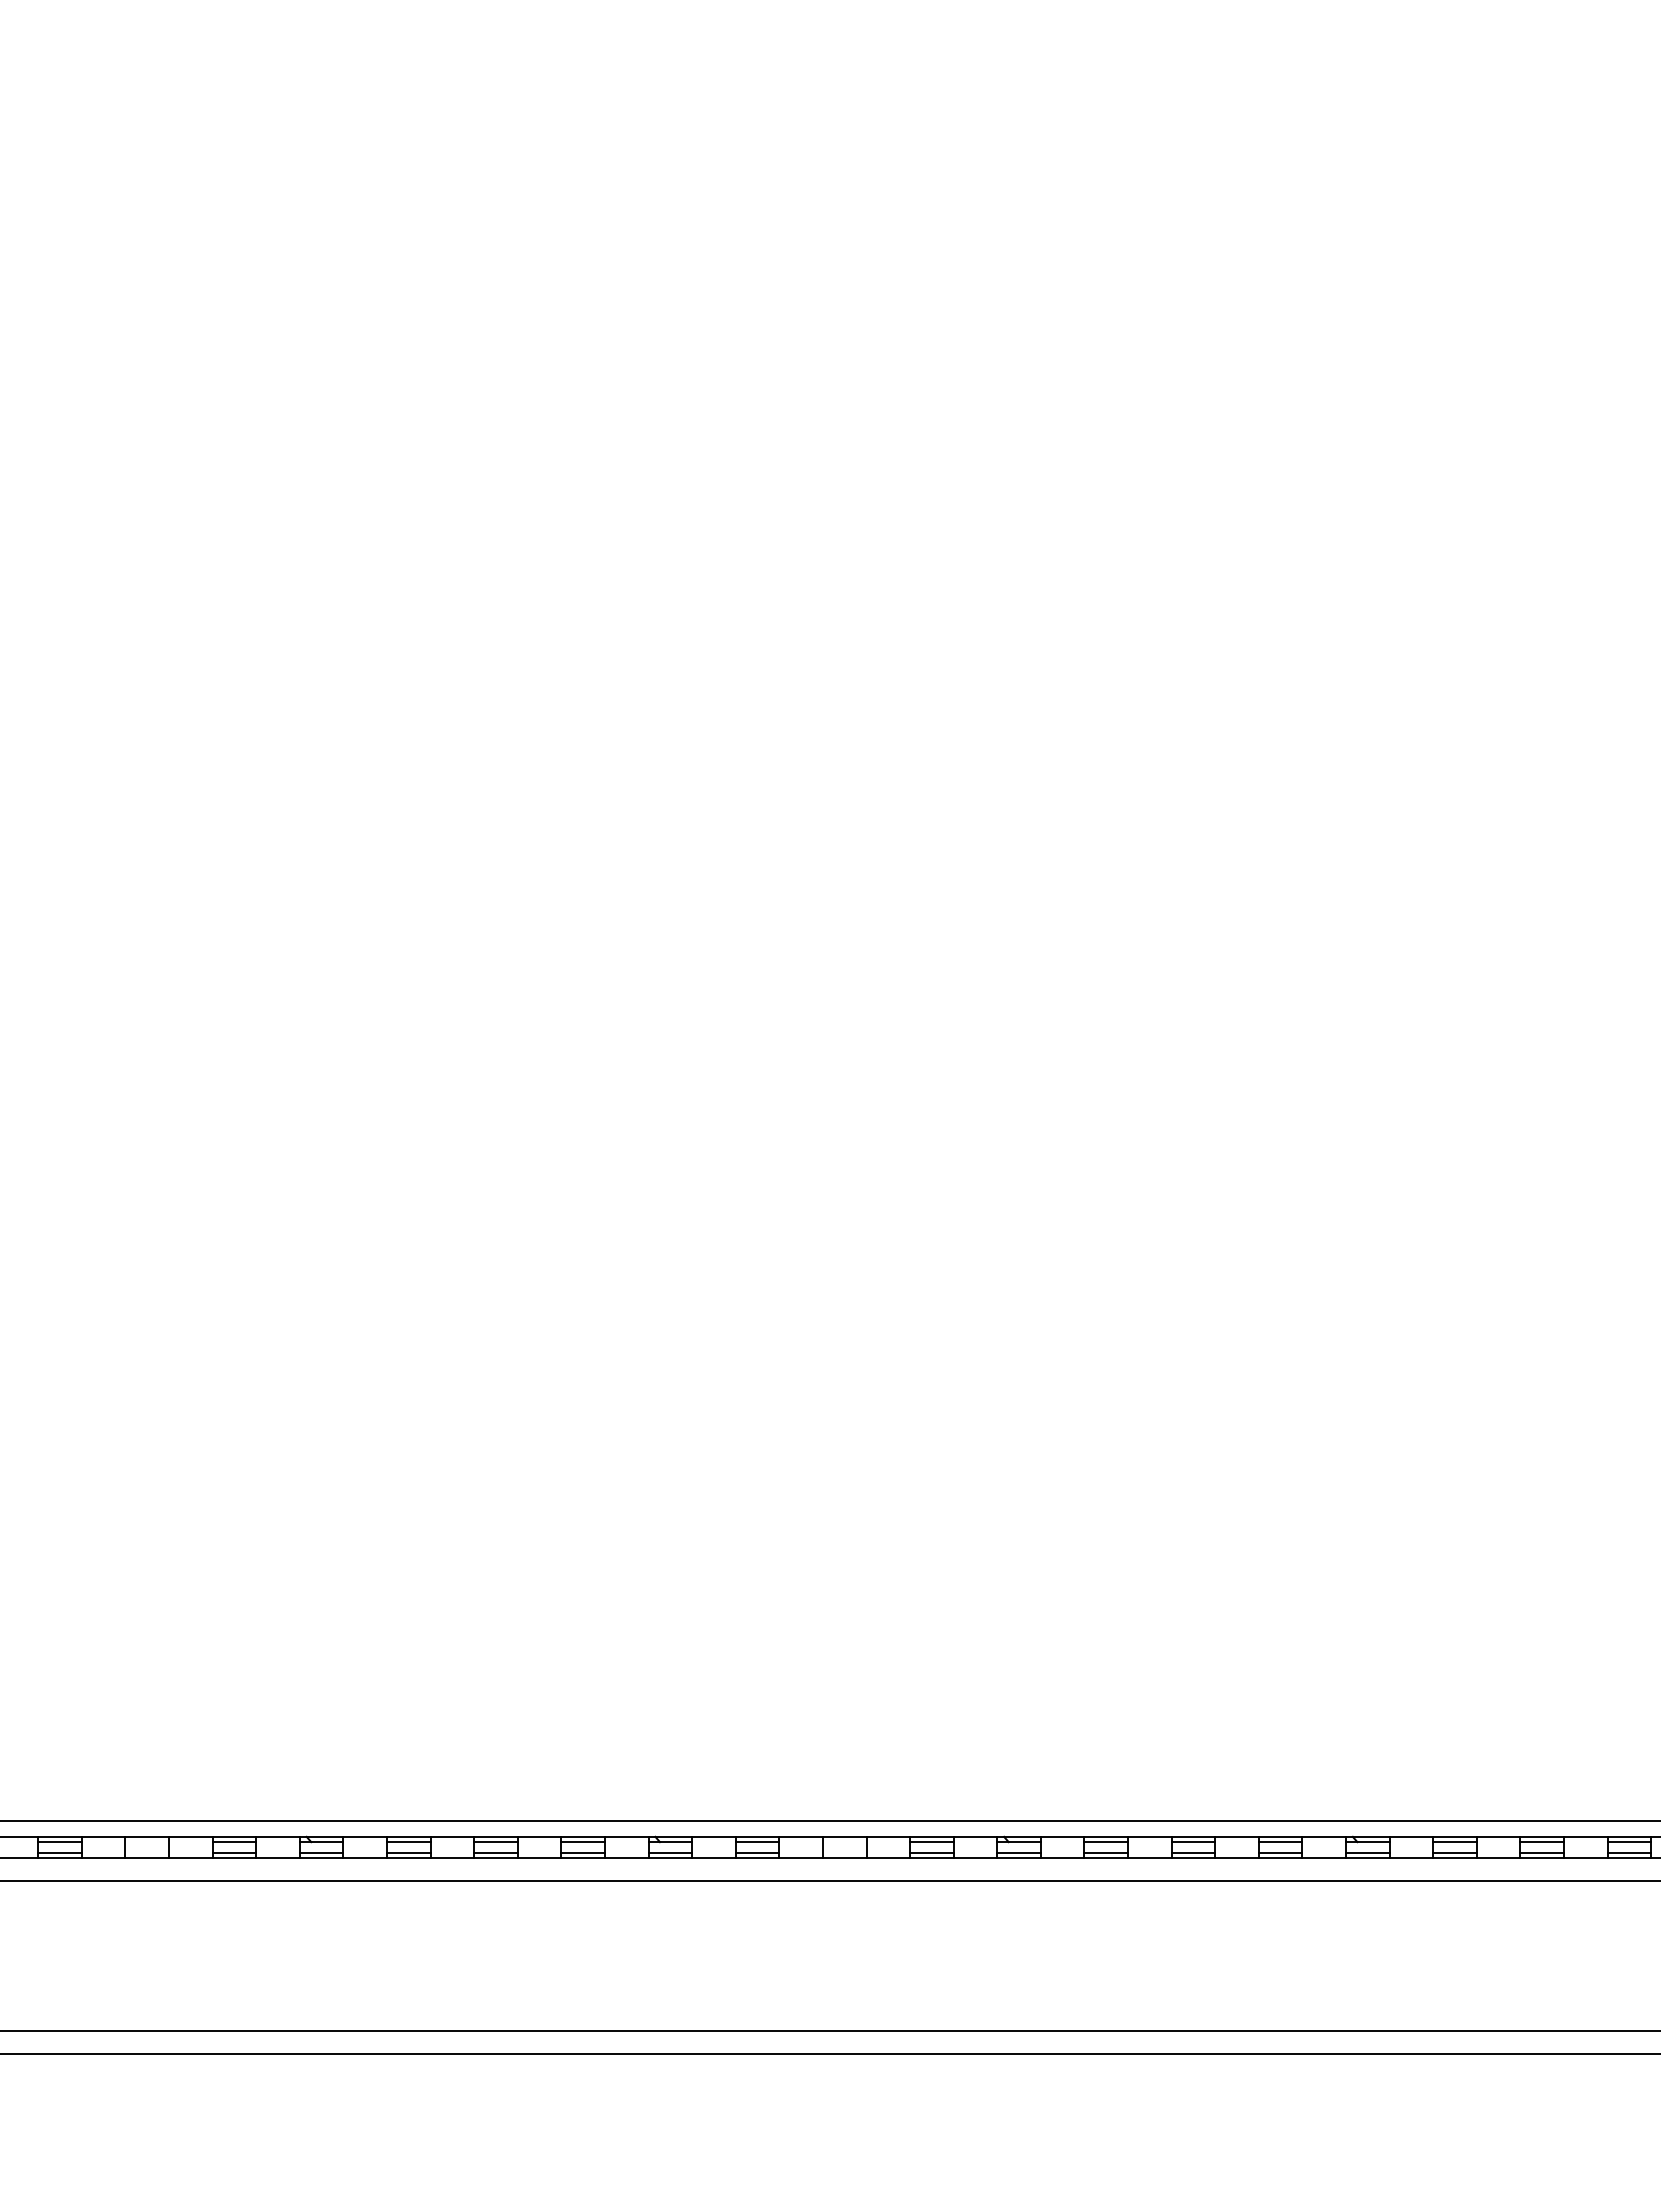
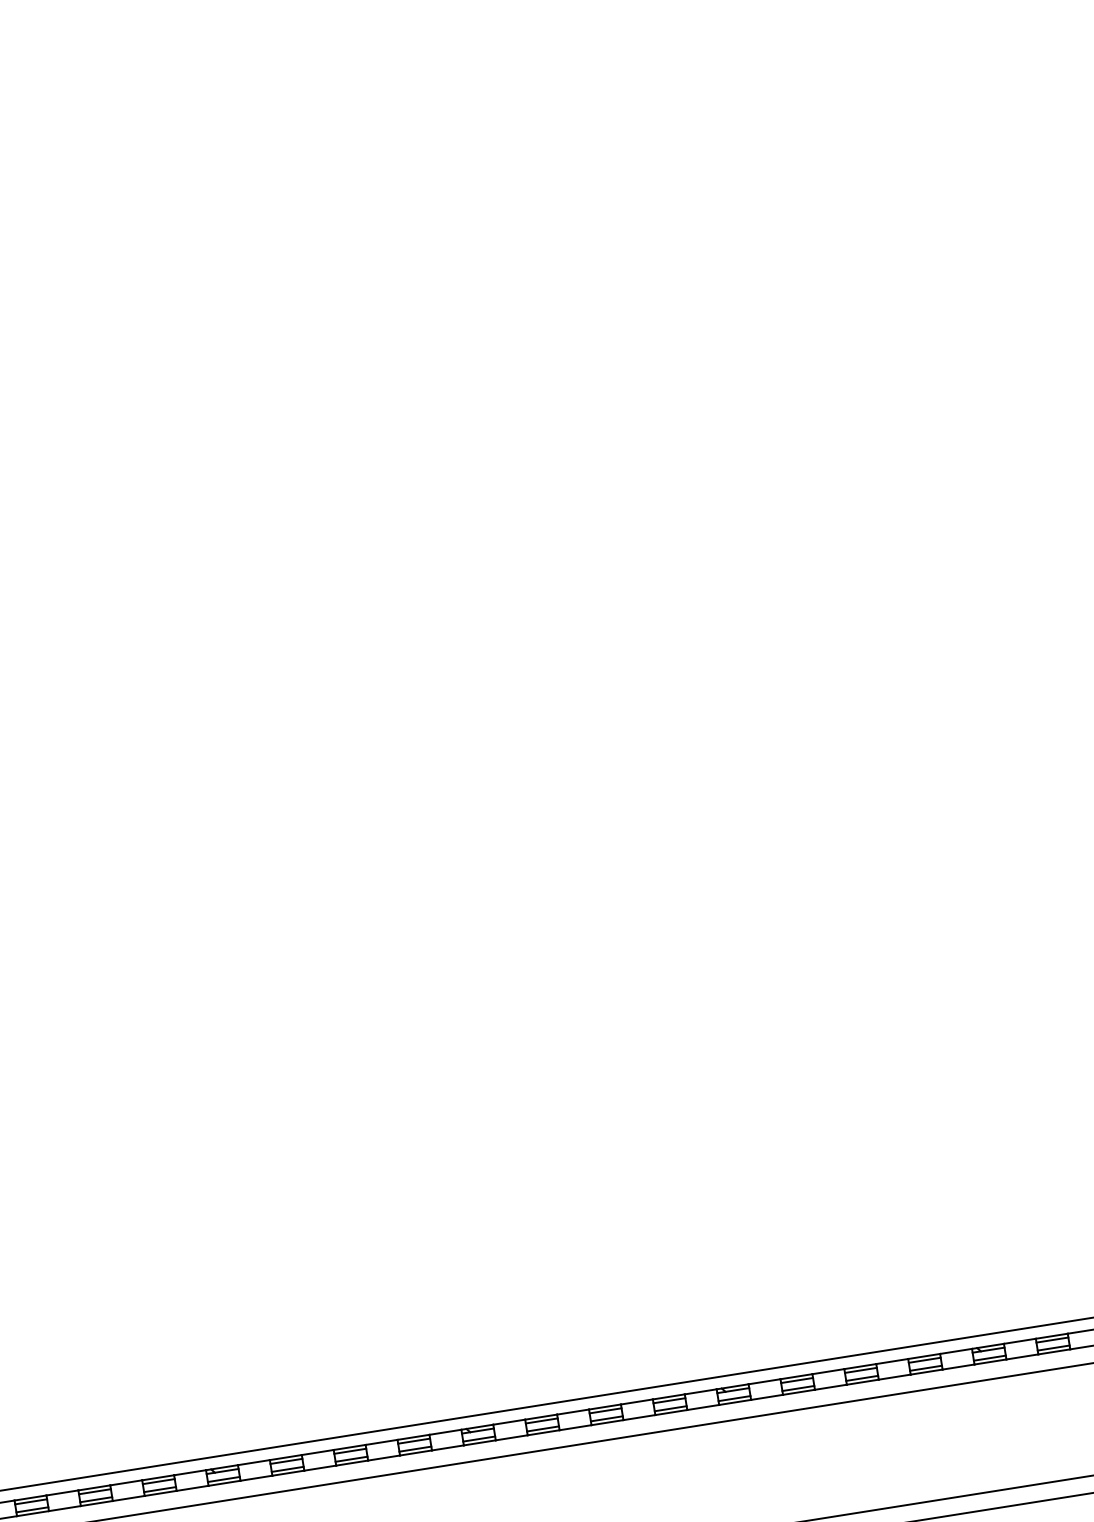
line: (147, 1842) -> (95, 1491), added
line: (844, 1842) -> (605, 1411), added
line: (147, 1853) -> (96, 1500), added
line: (844, 1853) -> (606, 1419), added

